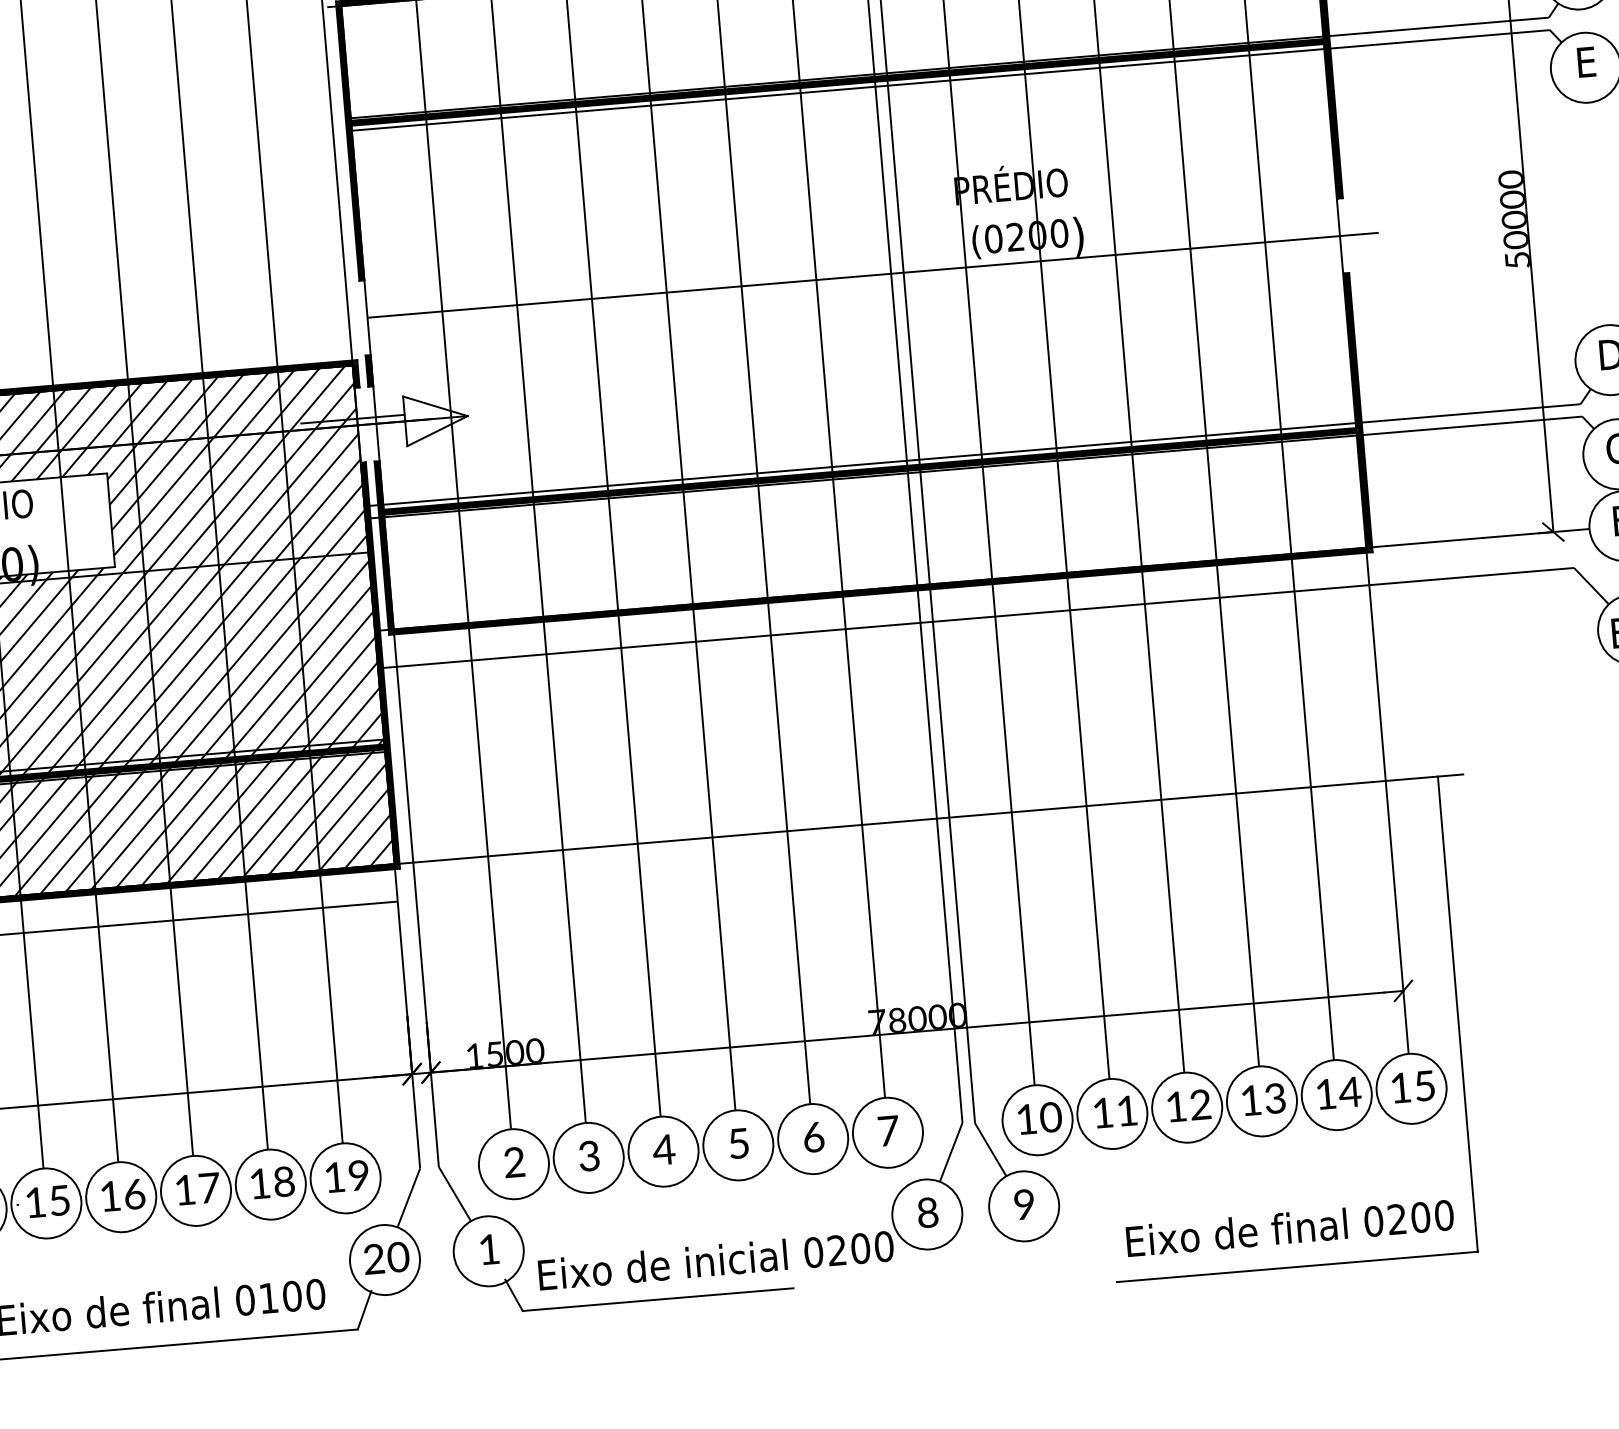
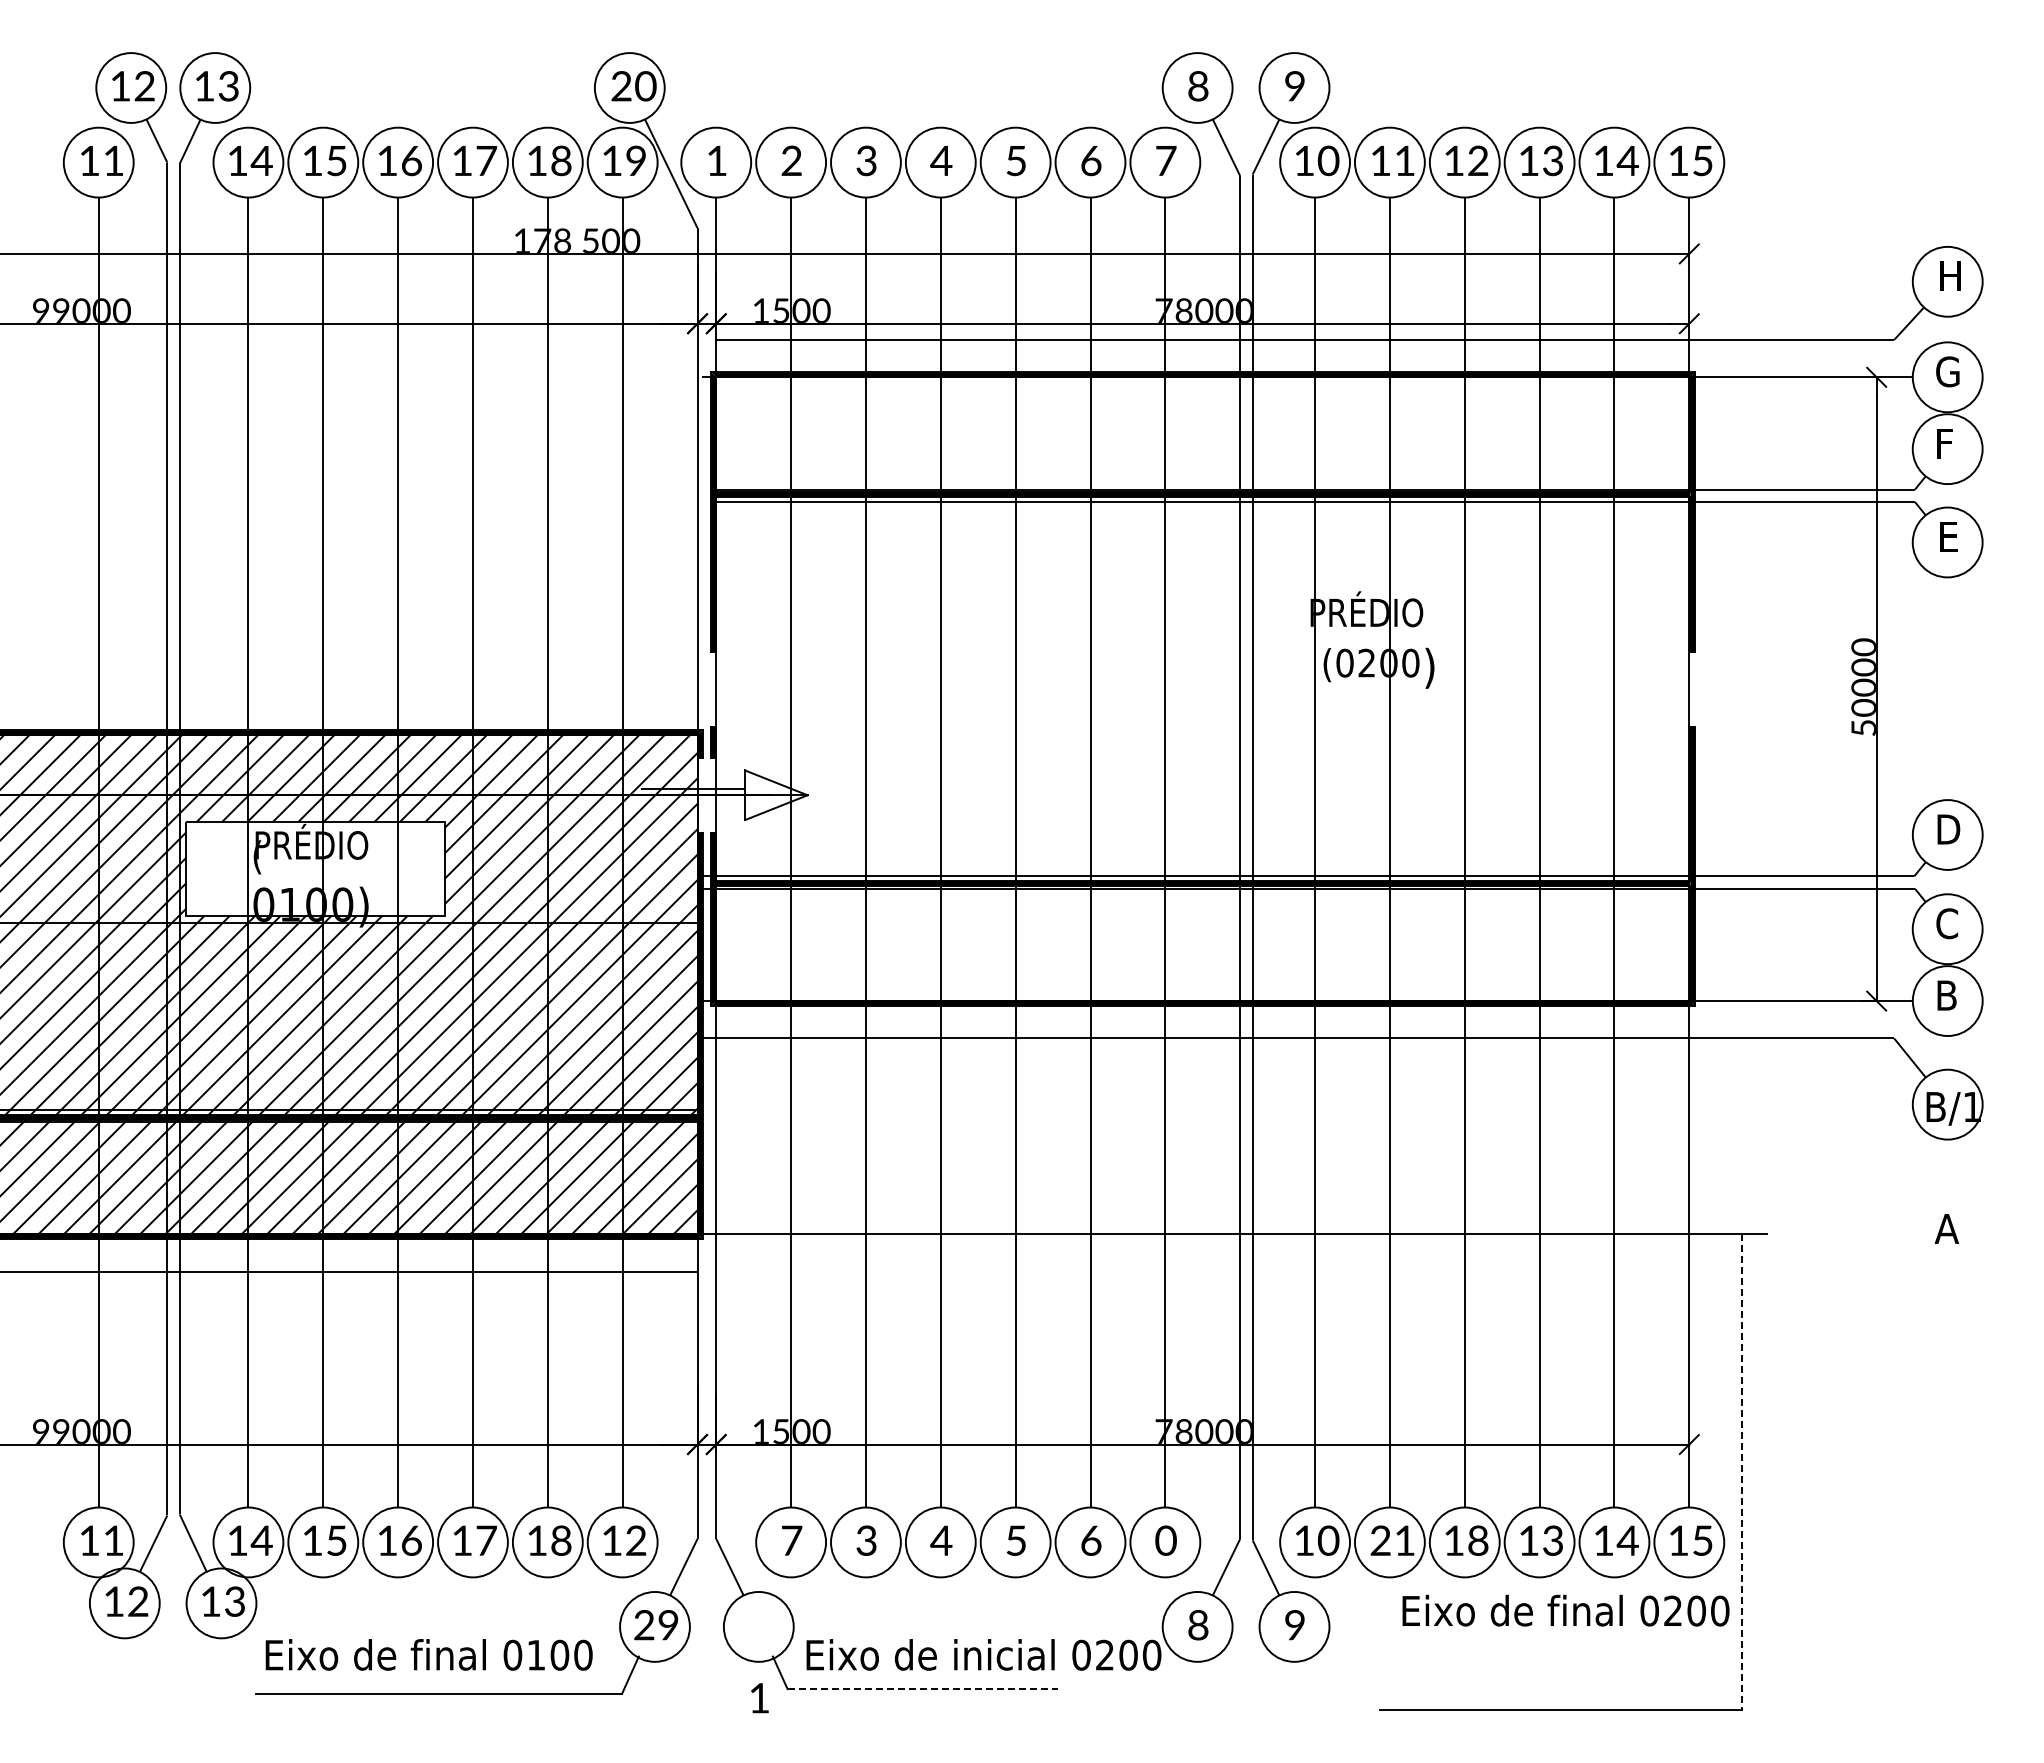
line: (873, 275) -> (1222, 689), removed
line: (1457, 1014) -> (1741, 1472), solid -> dashed
text: (1200, 1104) -> (1478, 1540), 12 -> 18
text: (1102, 1112) -> (1380, 1540), 11 -> 21
text: (887, 1130) -> (1165, 1540), 7 -> 0
text: (514, 1162) -> (791, 1540), 2 -> 7
text: (359, 1175) -> (636, 1540), 19 -> 12
text: (1289, 1227) -> (1565, 1610), moved
text: (489, 1249) -> (759, 1698), moved
text: (398, 1257) -> (668, 1625), 20 -> 29
line: (658, 1300) -> (923, 1689), solid -> dashed

